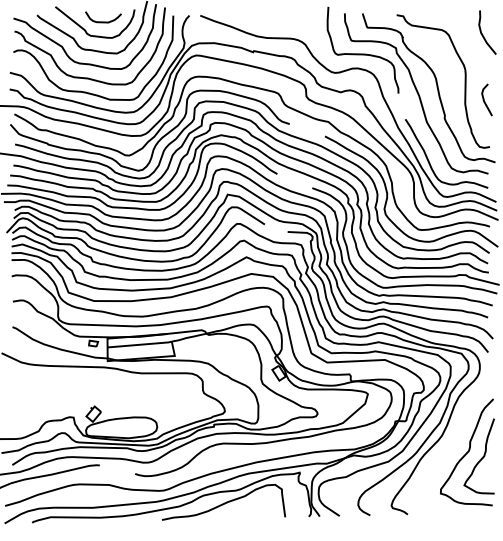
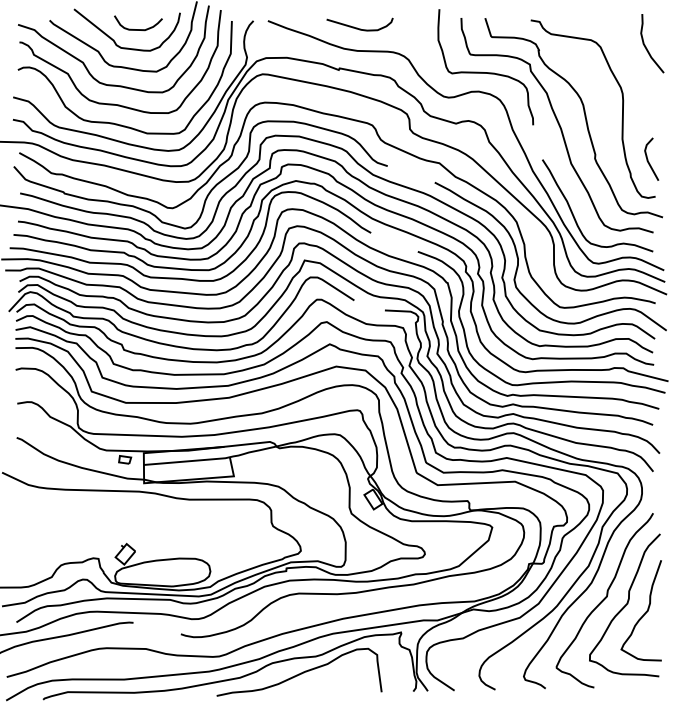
curve: (268, 20) -> (359, 27), added
line: (484, 99) -> (648, 158), moved
part: (451, 448) -> (604, 600), added

